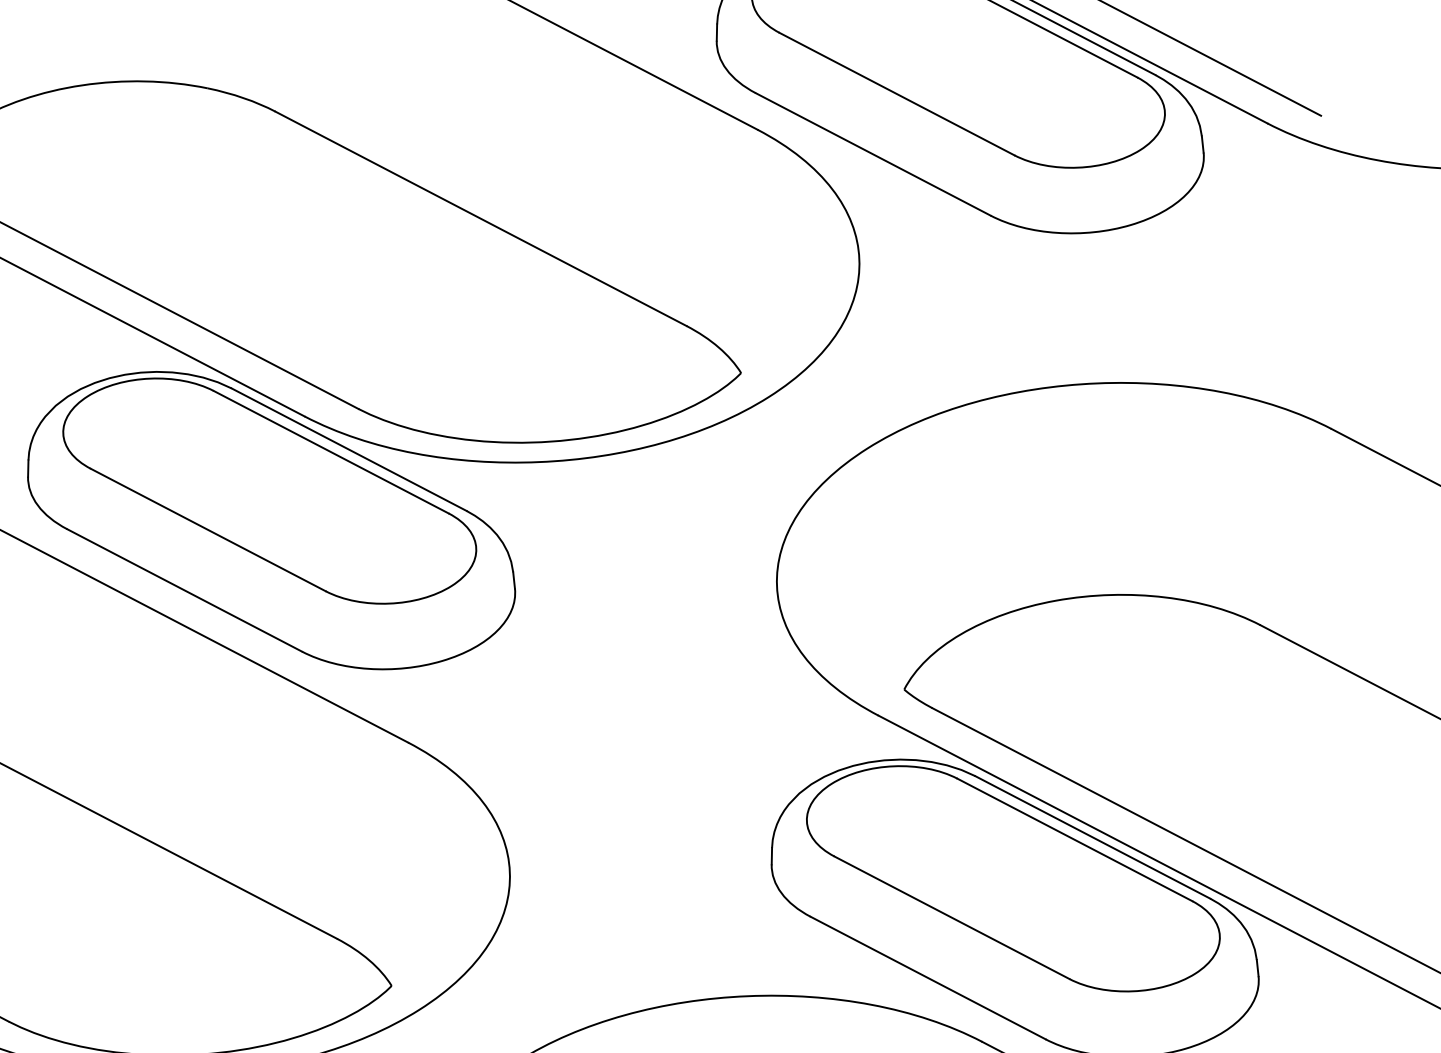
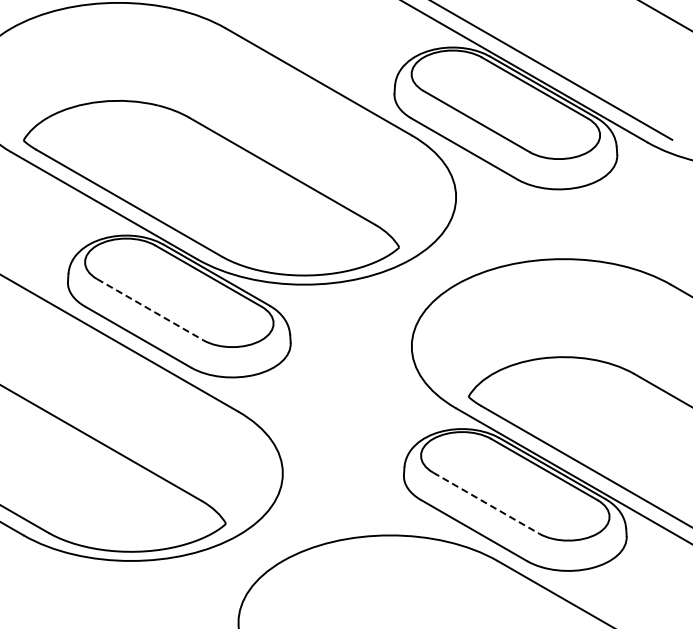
line: (208, 529) -> (150, 309), solid -> dashed
line: (952, 918) -> (486, 503), solid -> dashed

